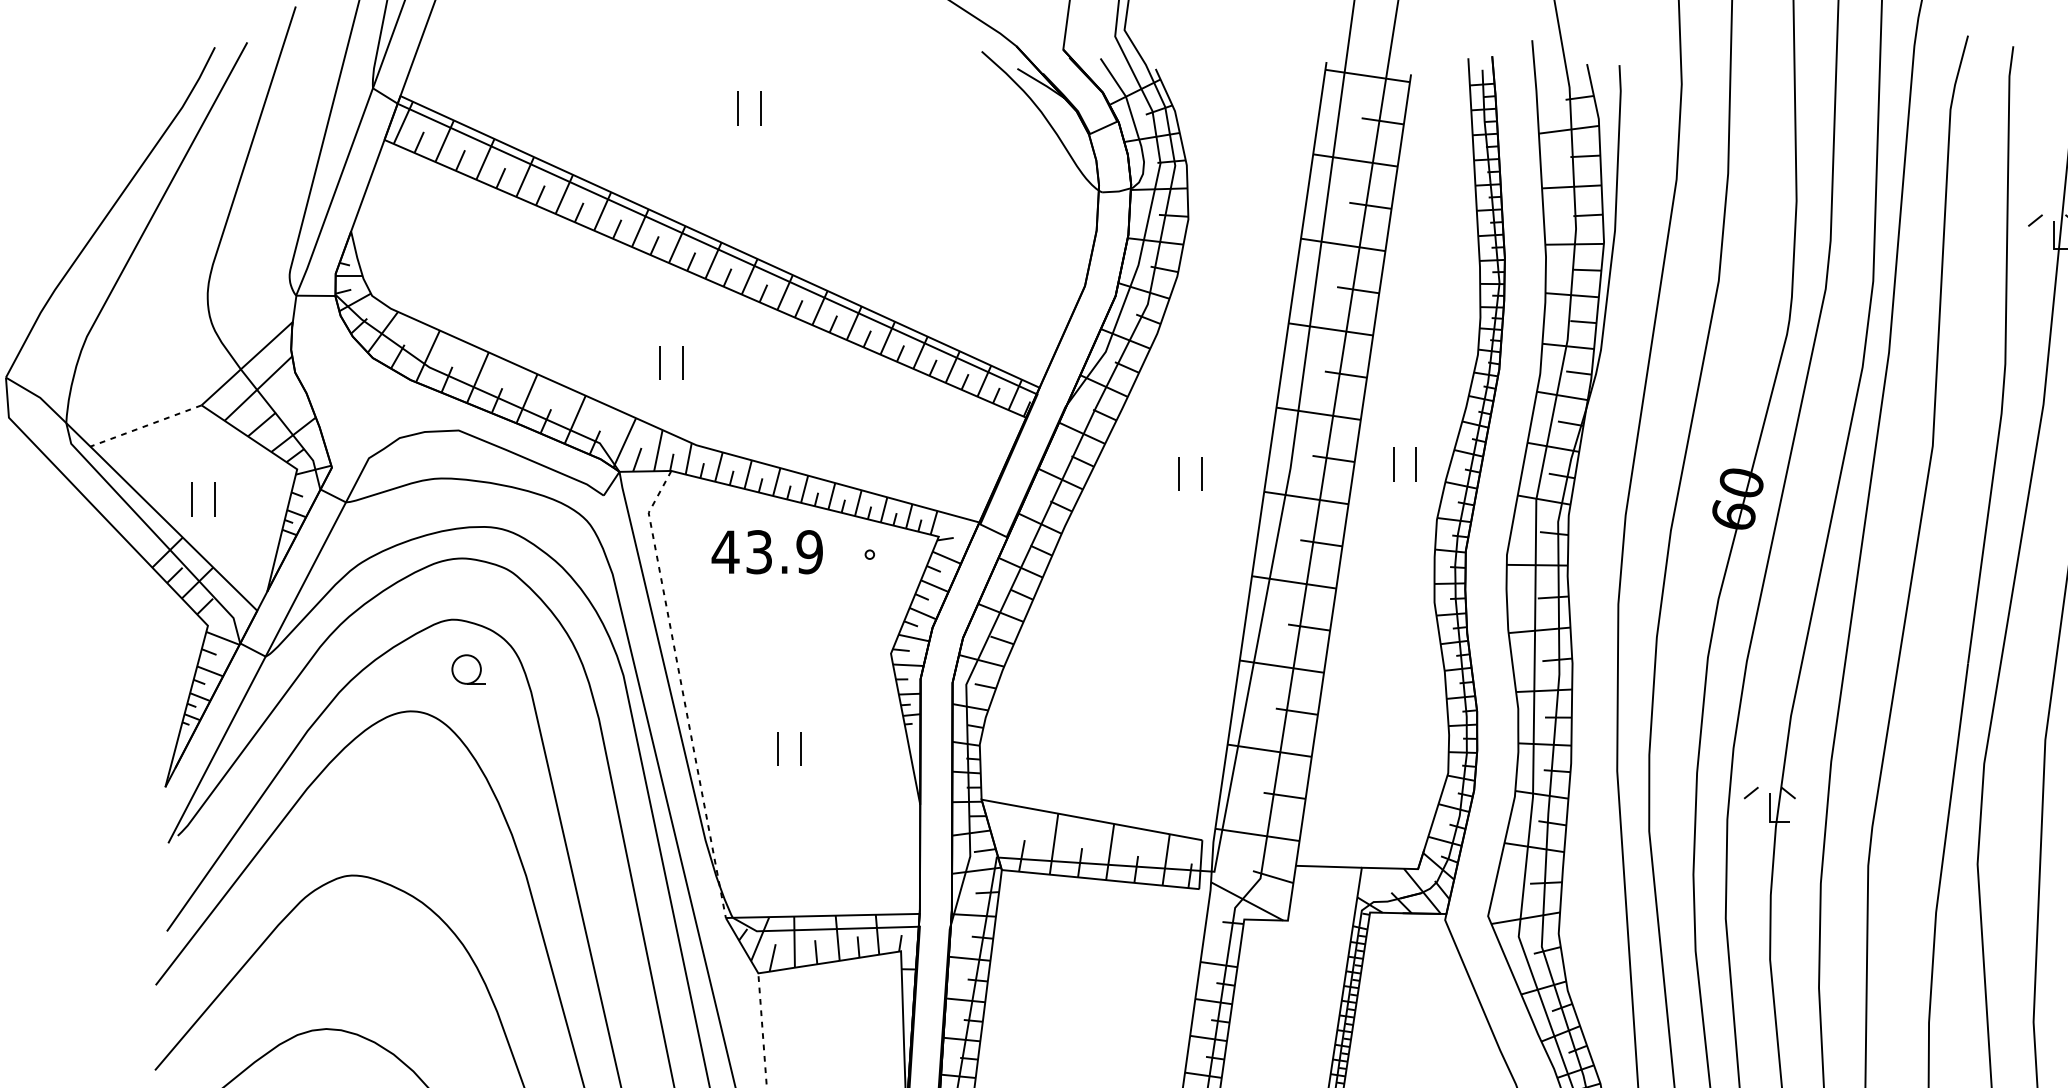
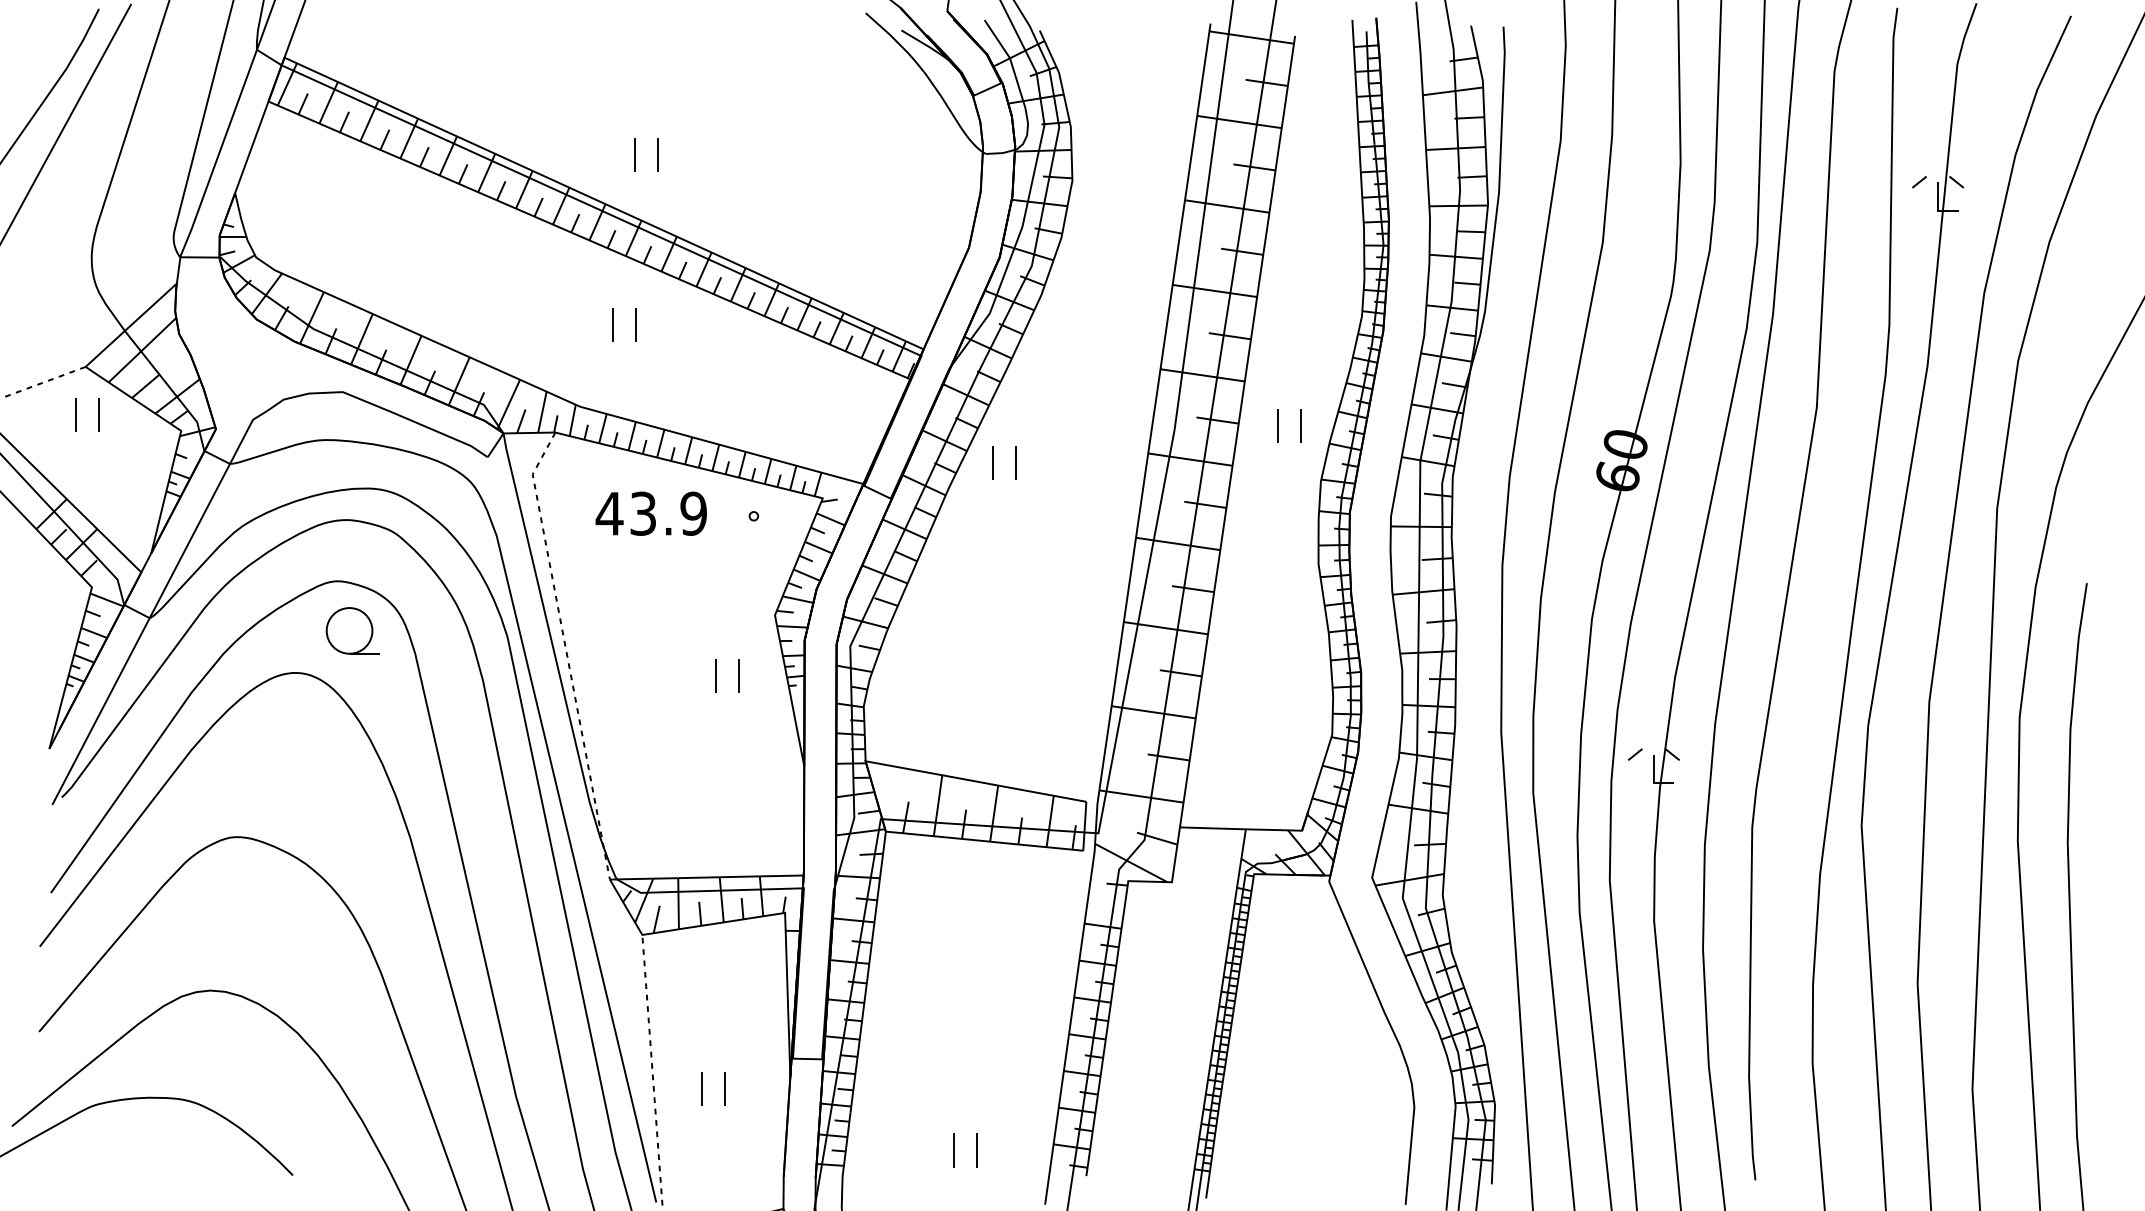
part: (738, 107) -> (635, 154), moved
part: (660, 362) -> (613, 324), moved
part: (1179, 473) -> (993, 462), moved
part: (192, 498) -> (76, 414), moved
part: (468, 669) -> (352, 631), size x1.6
part: (778, 747) -> (716, 675), moved

